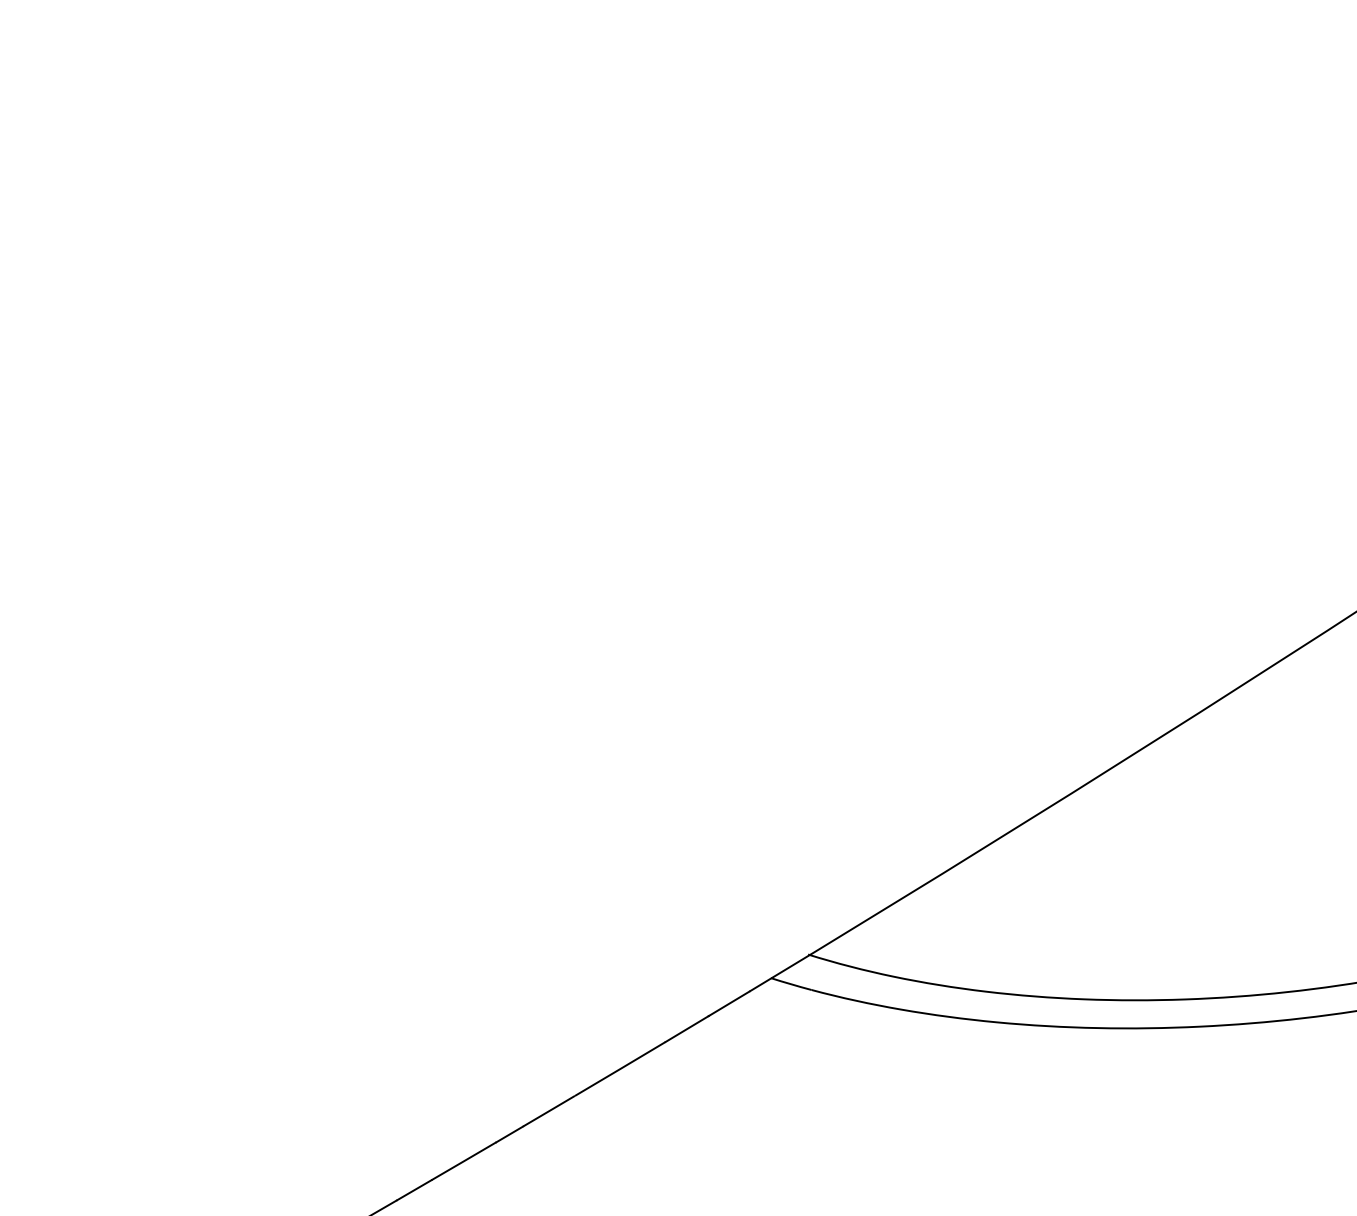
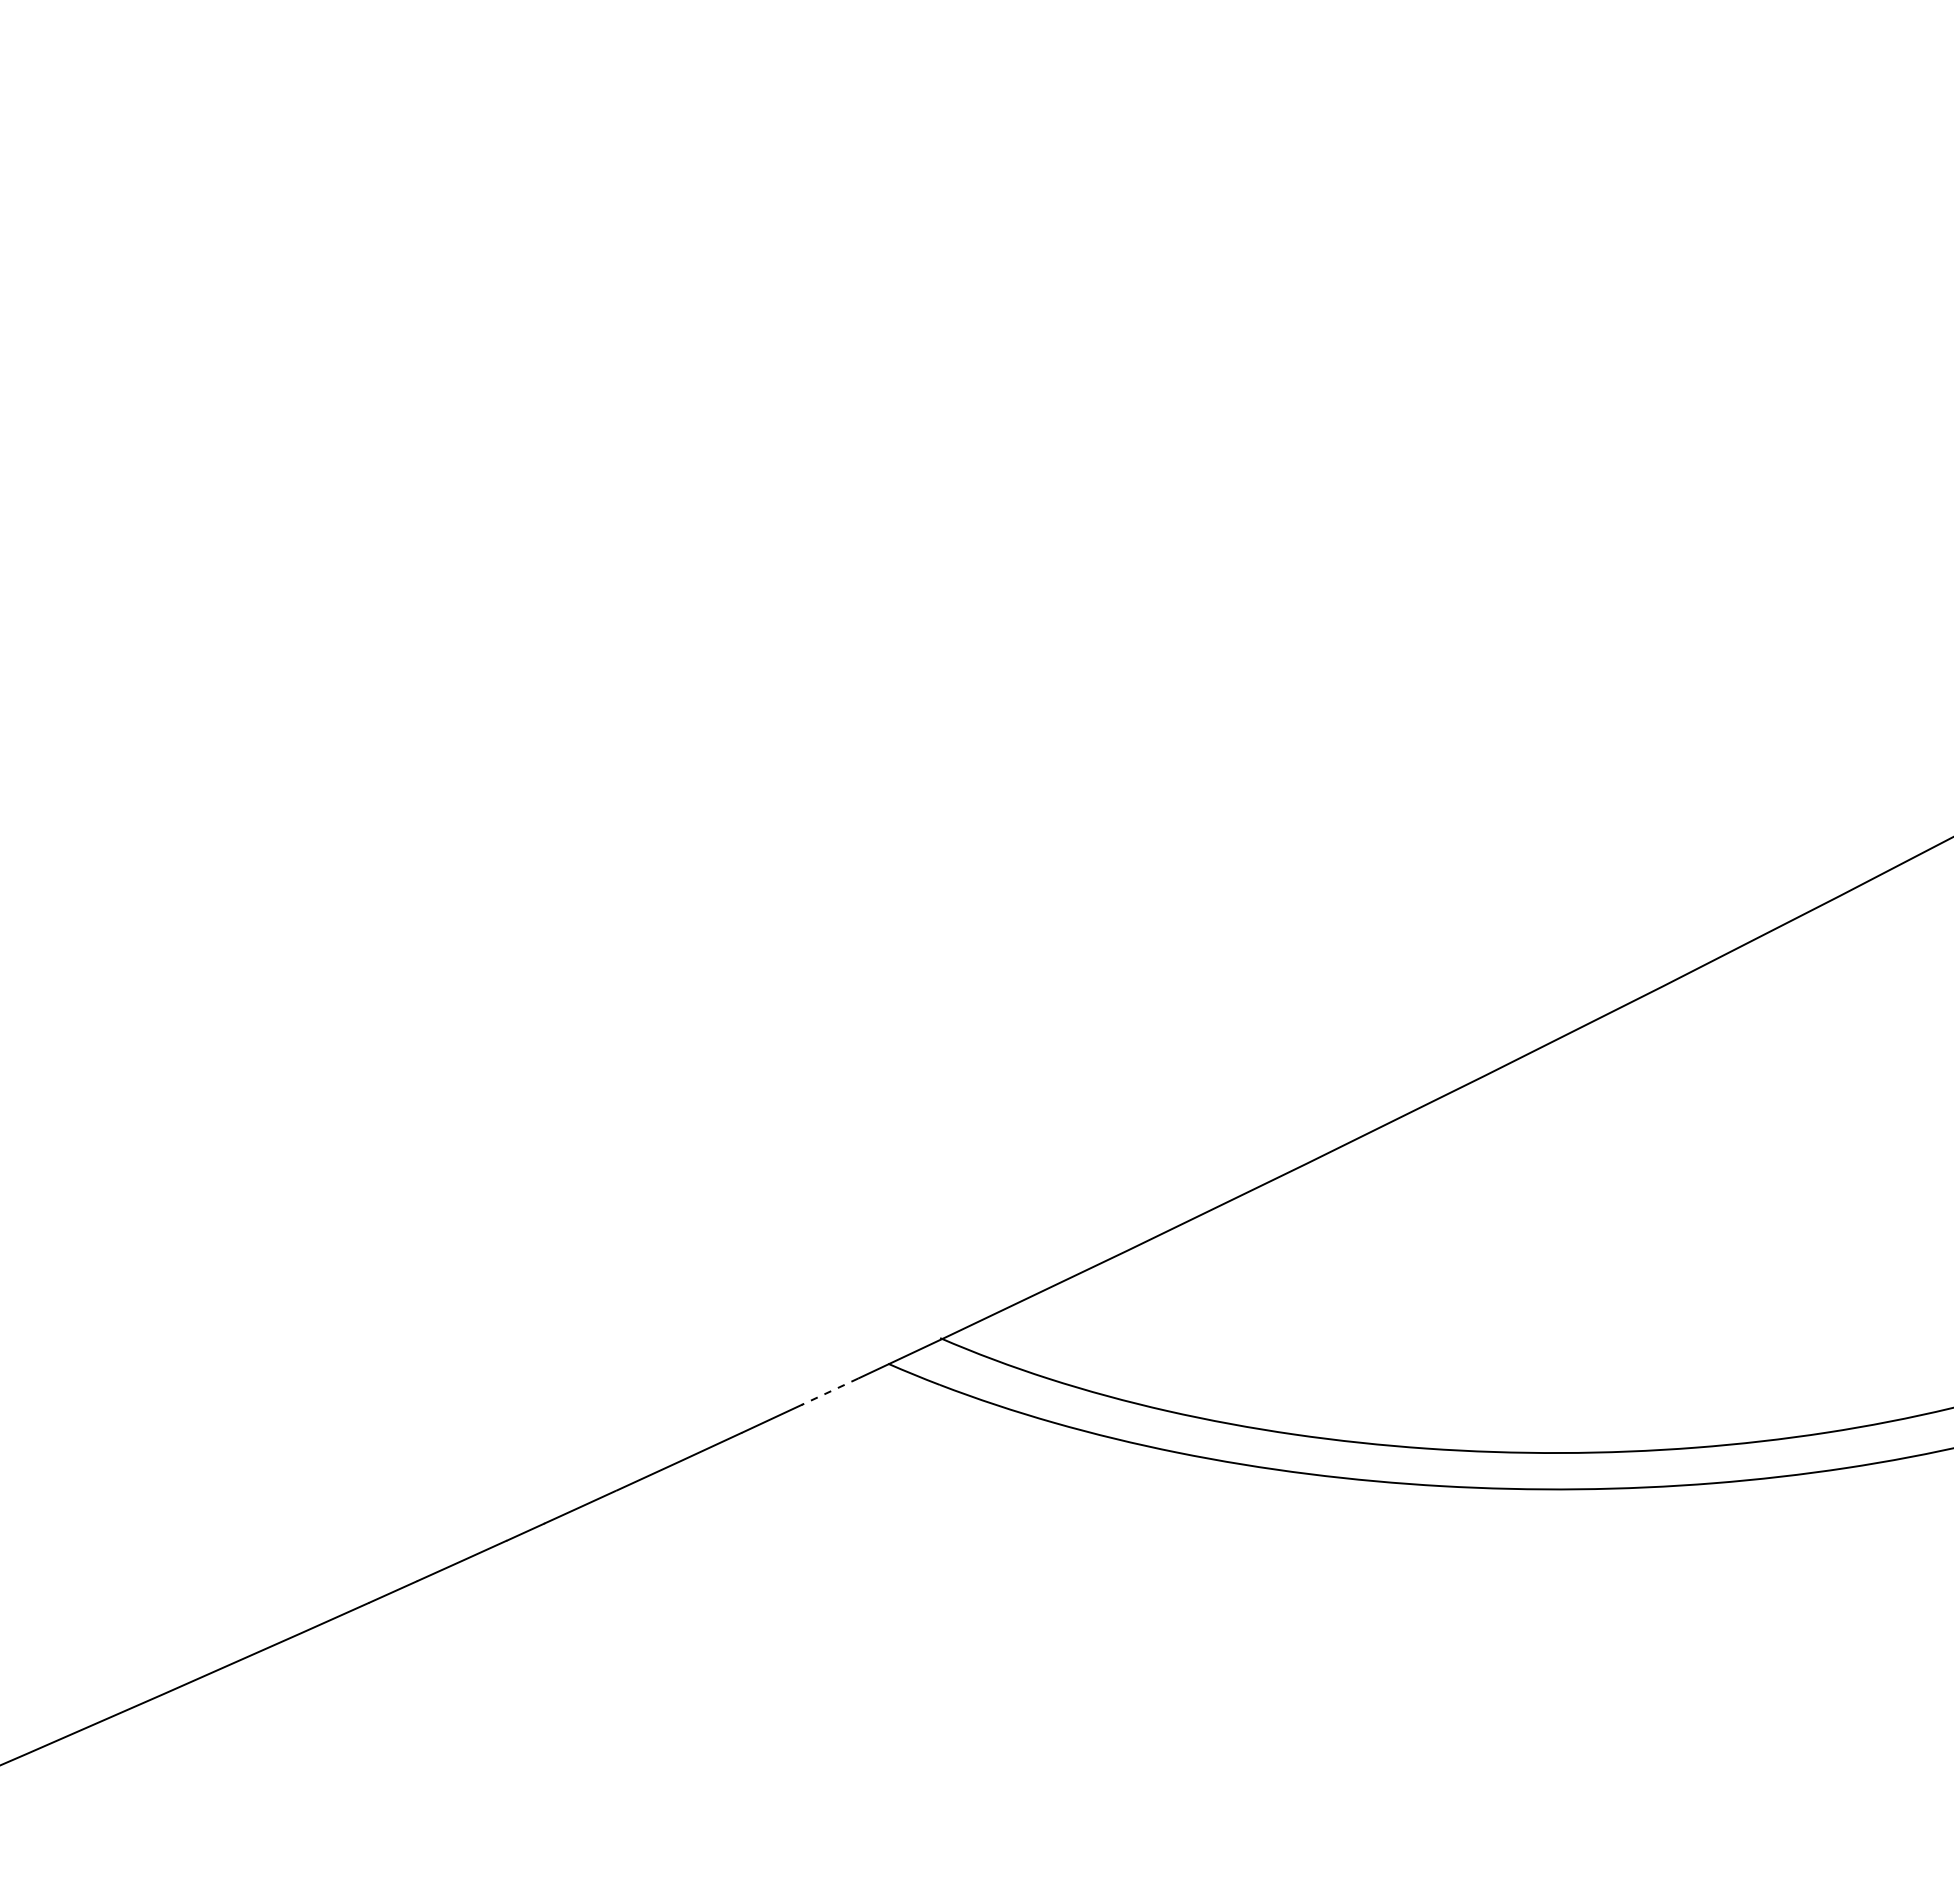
line: (728, 1003) -> (829, 1391), solid -> dashed

